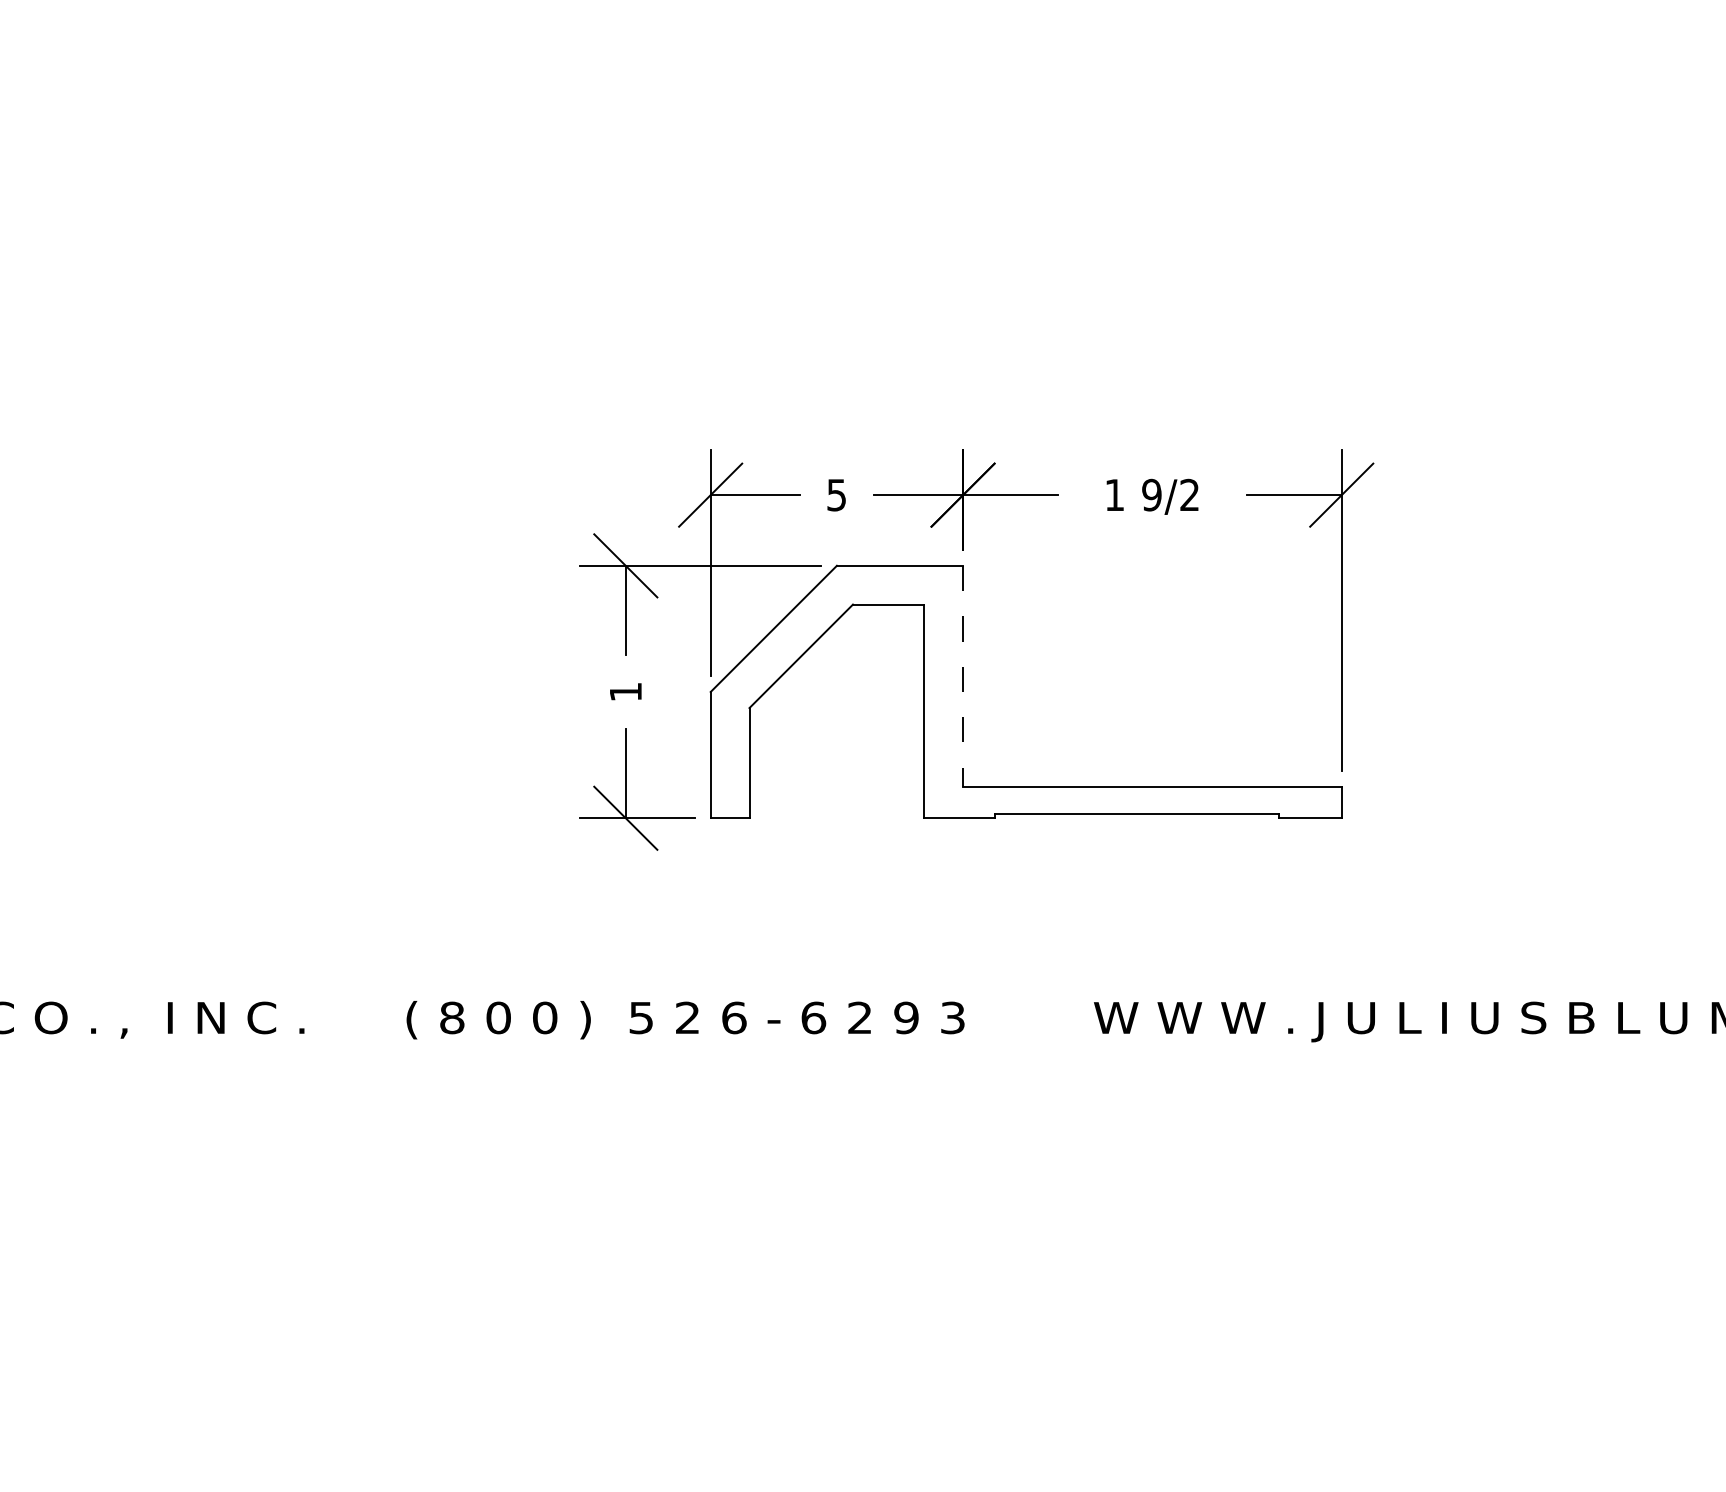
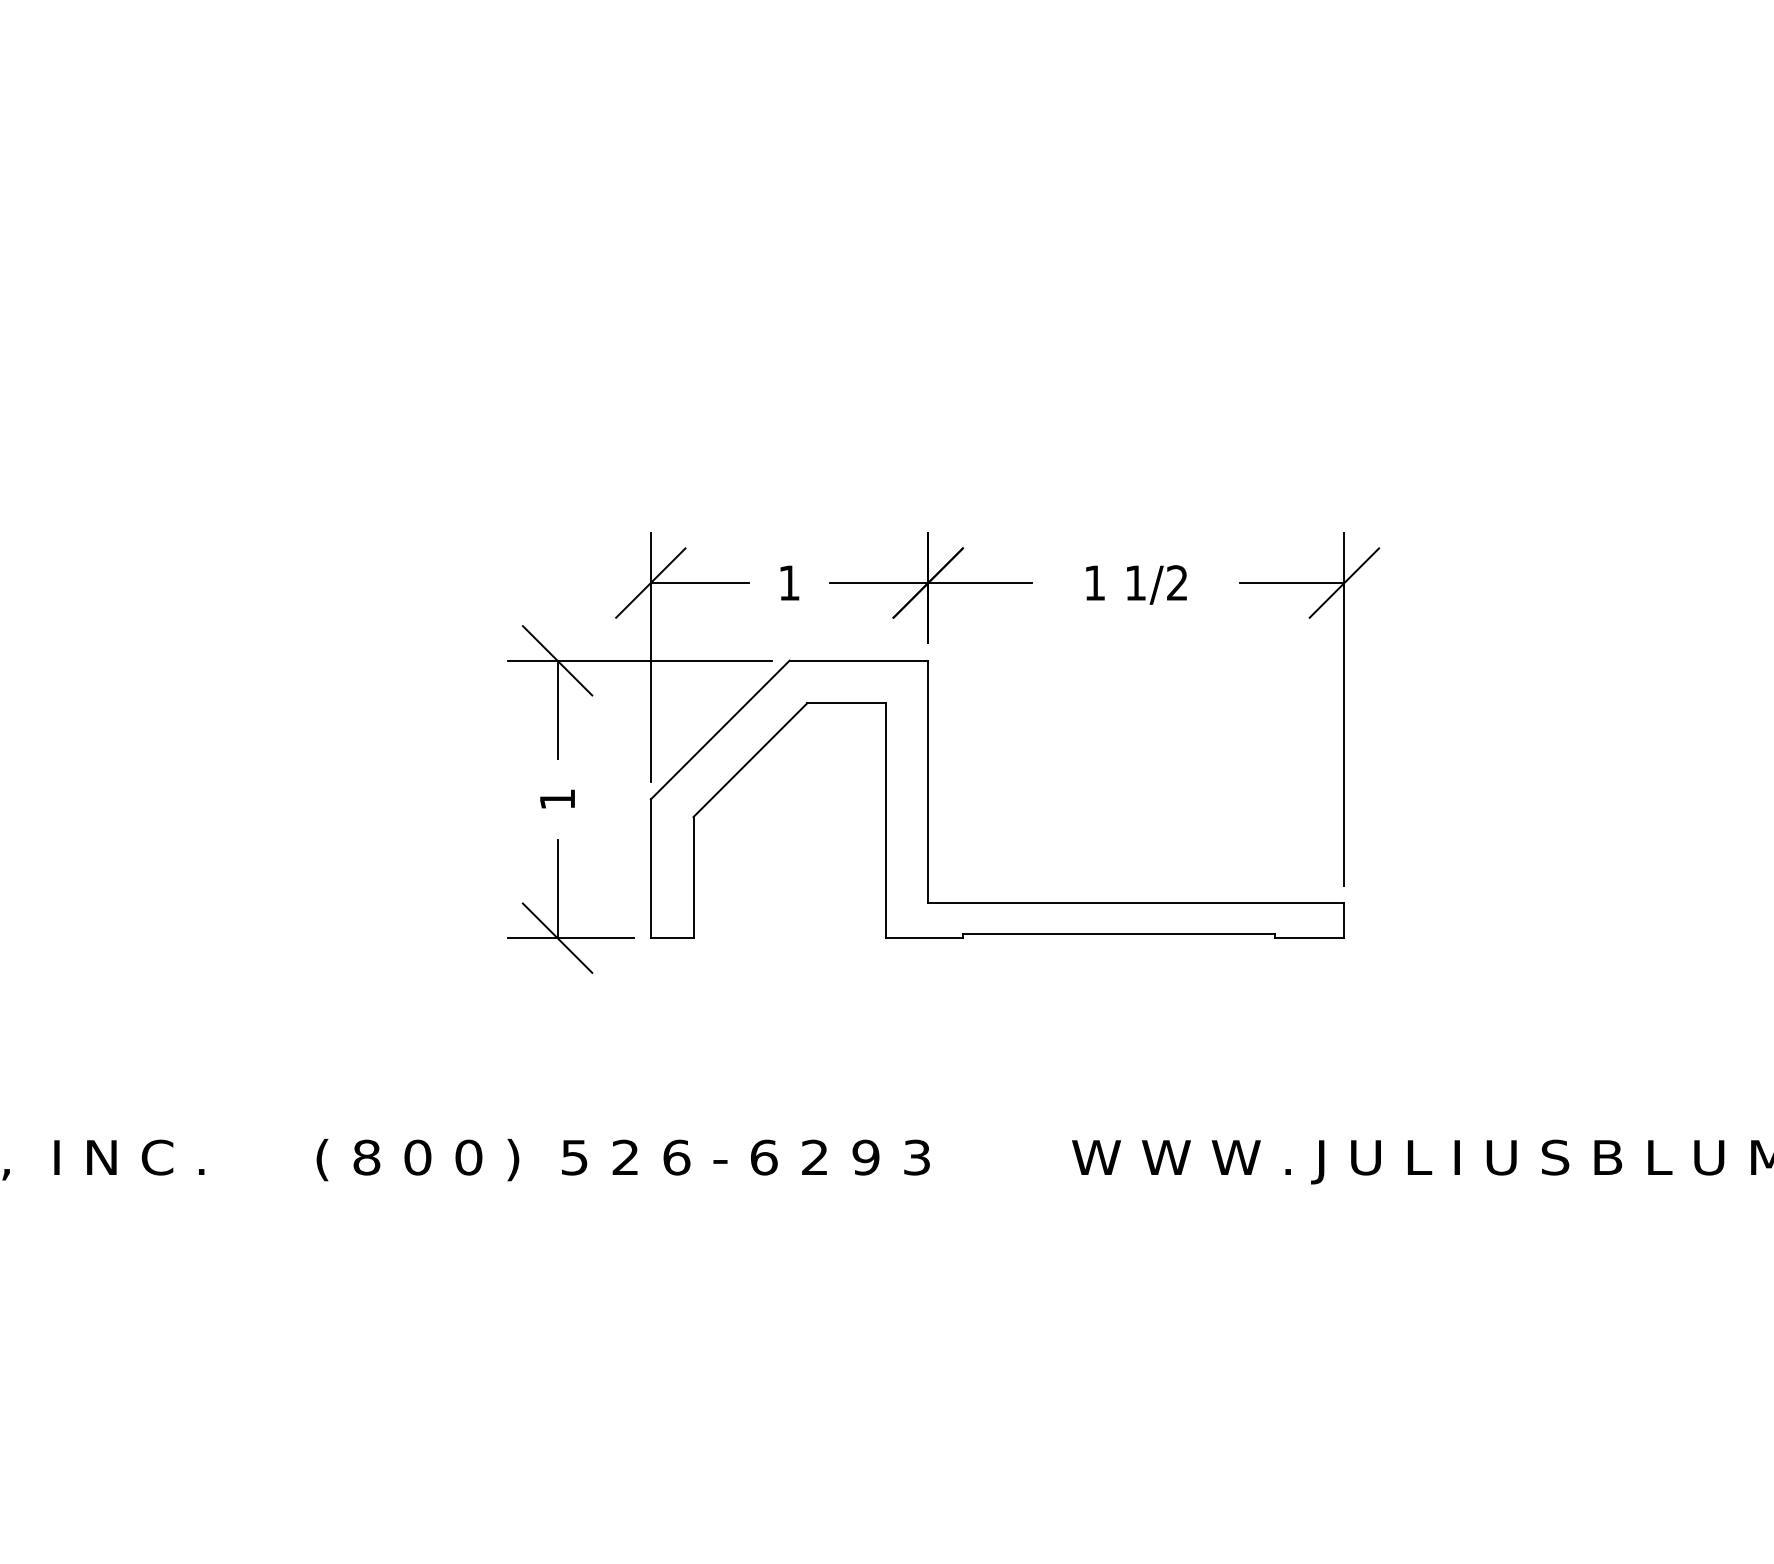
text: (1151, 494) -> (1135, 582), 9/2 -> 1/2
text: (836, 495) -> (789, 583), 5 -> 1
line: (963, 676) -> (928, 782), dashed -> solid

